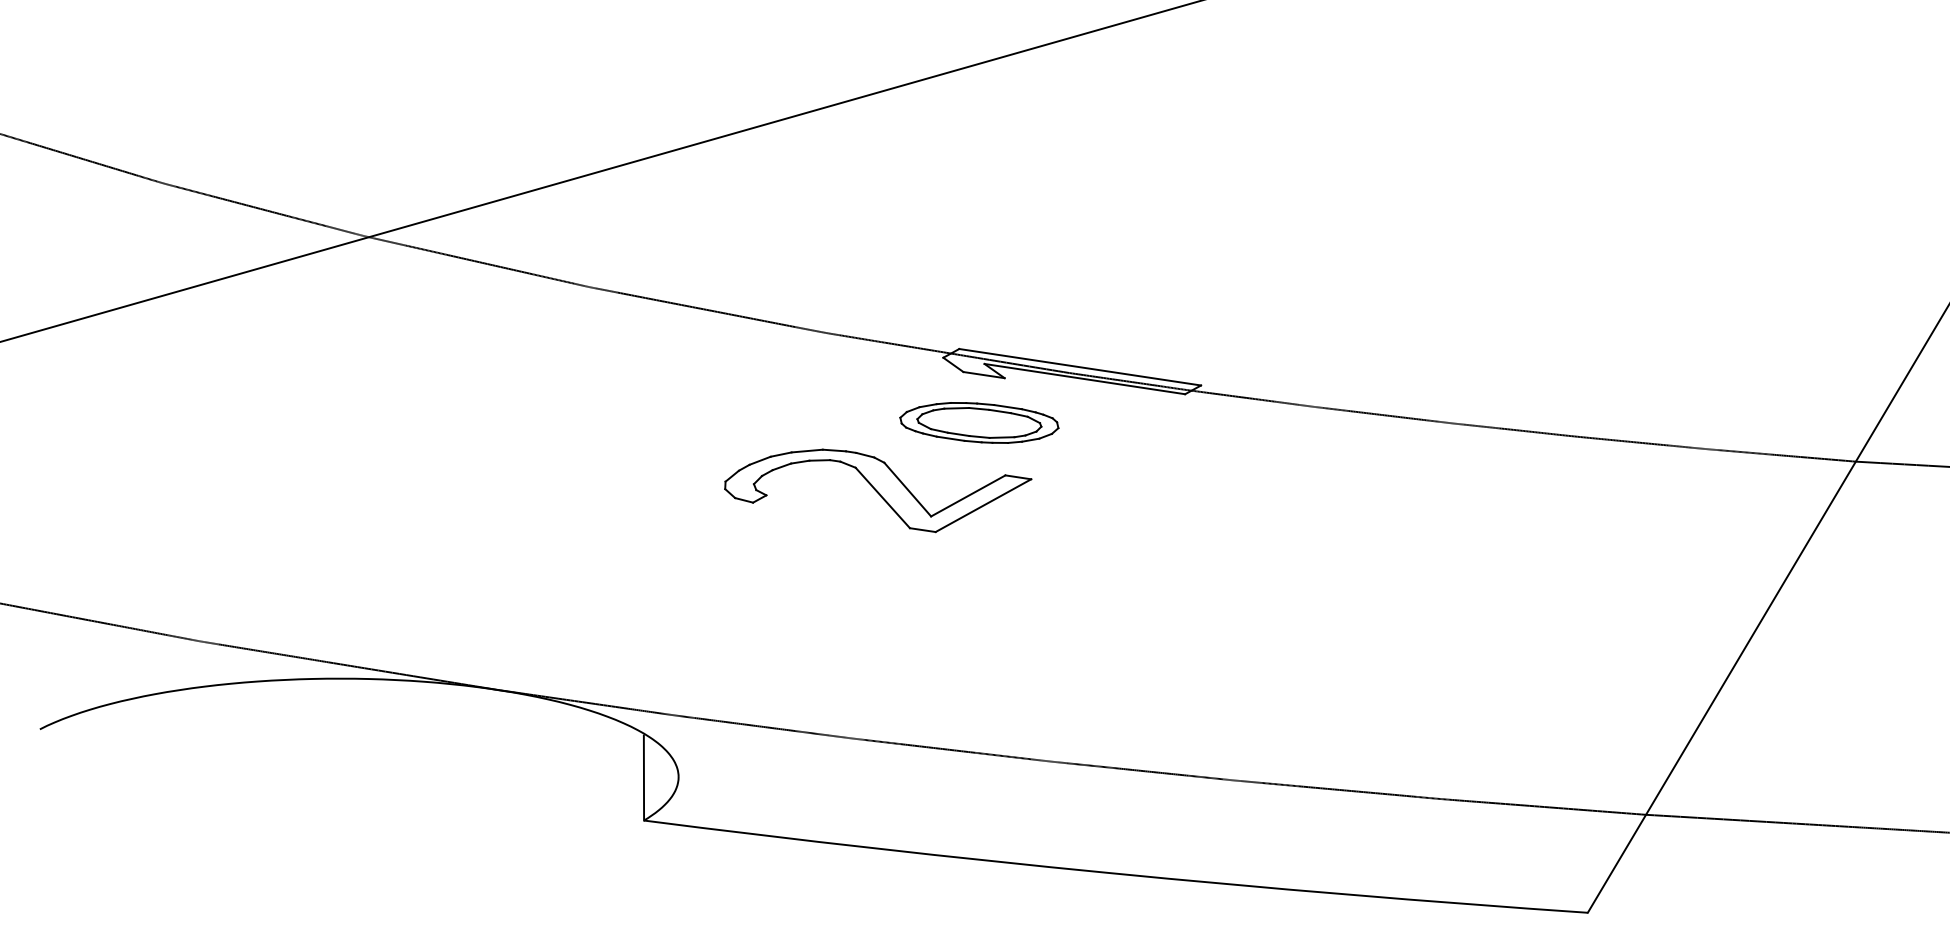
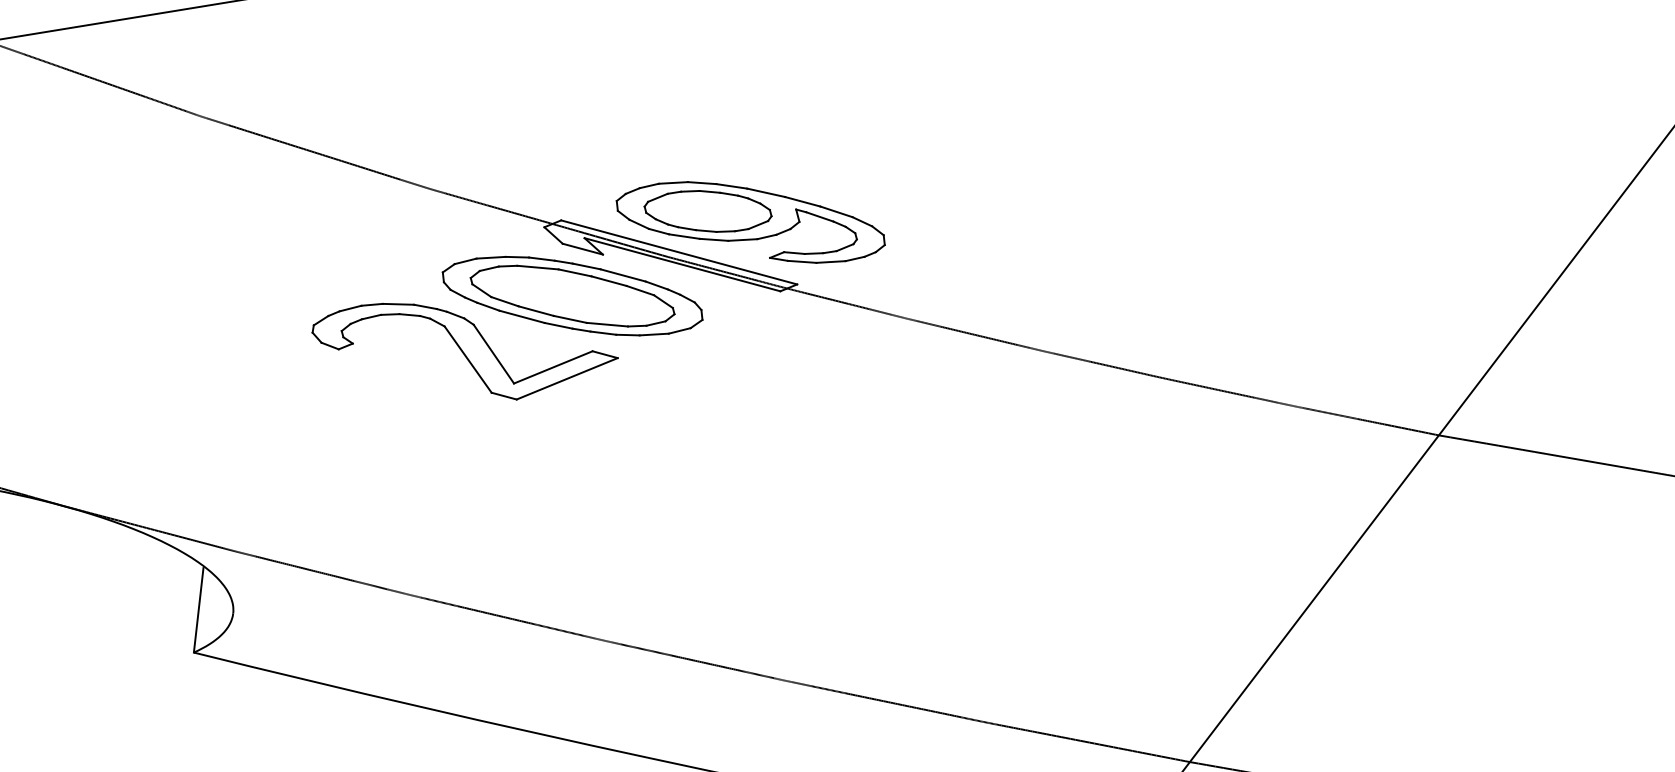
part: (1147, 329) -> (750, 222), added
part: (979, 422) -> (572, 295), size x1.67

